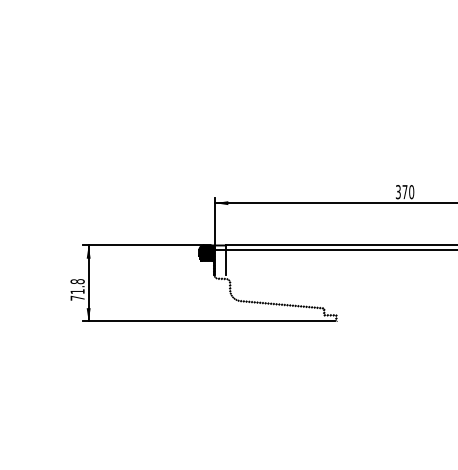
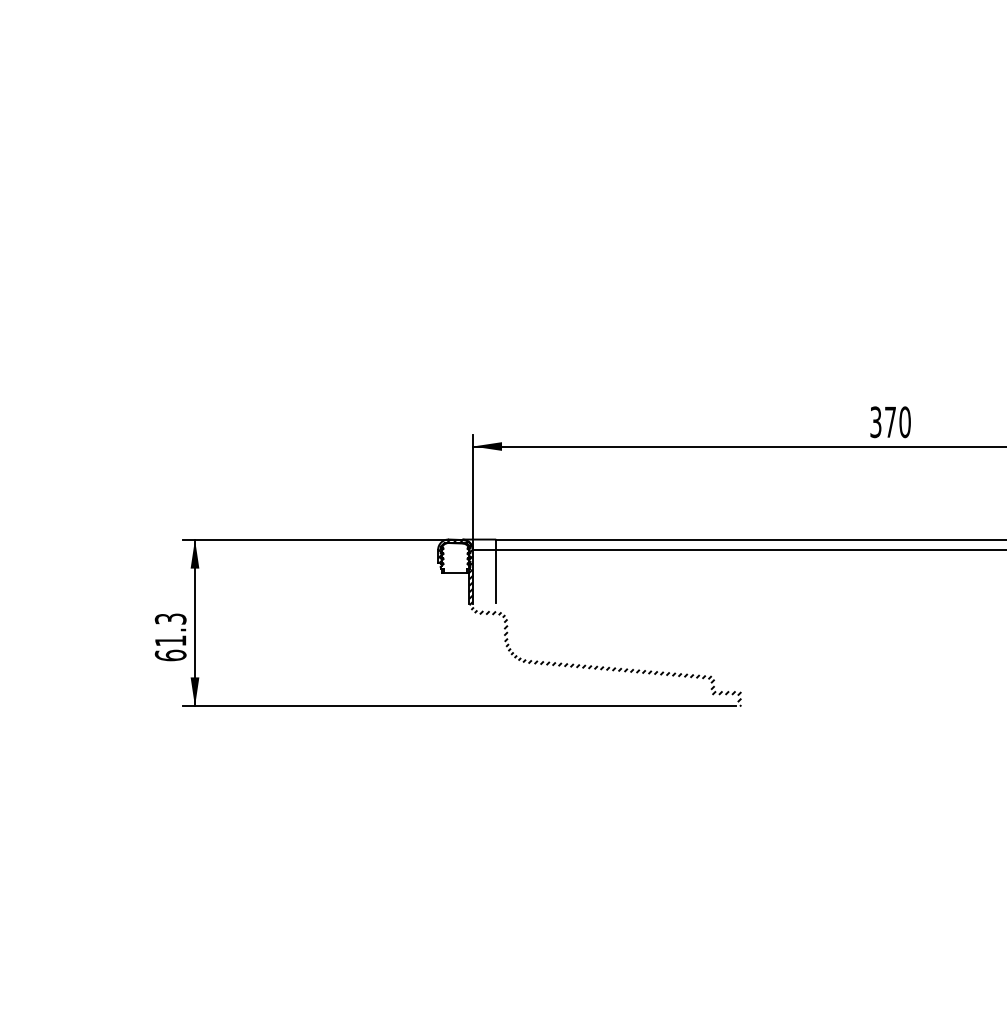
hatch: (206, 253) -> (454, 557), removed
text: (77, 289) -> (170, 636), 71.8 -> 61.3

